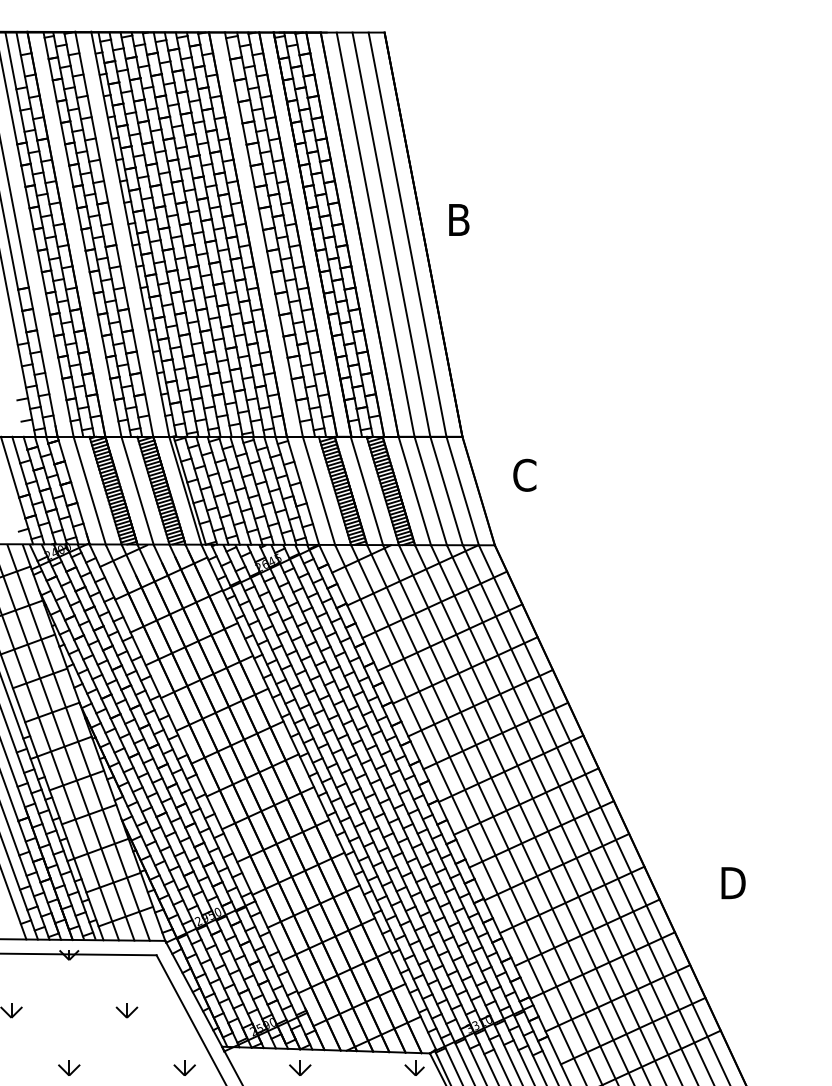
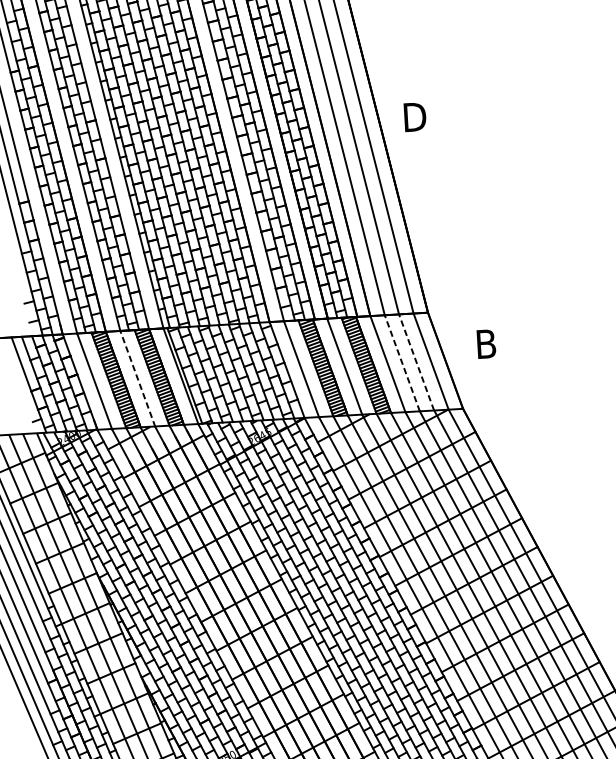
text: (463, 219) -> (417, 116), B -> D
text: (524, 474) -> (486, 343), C -> B
line: (137, 491) -> (137, 379), solid -> dashed
line: (430, 491) -> (402, 363), solid -> dashed
line: (446, 491) -> (416, 362), solid -> dashed

